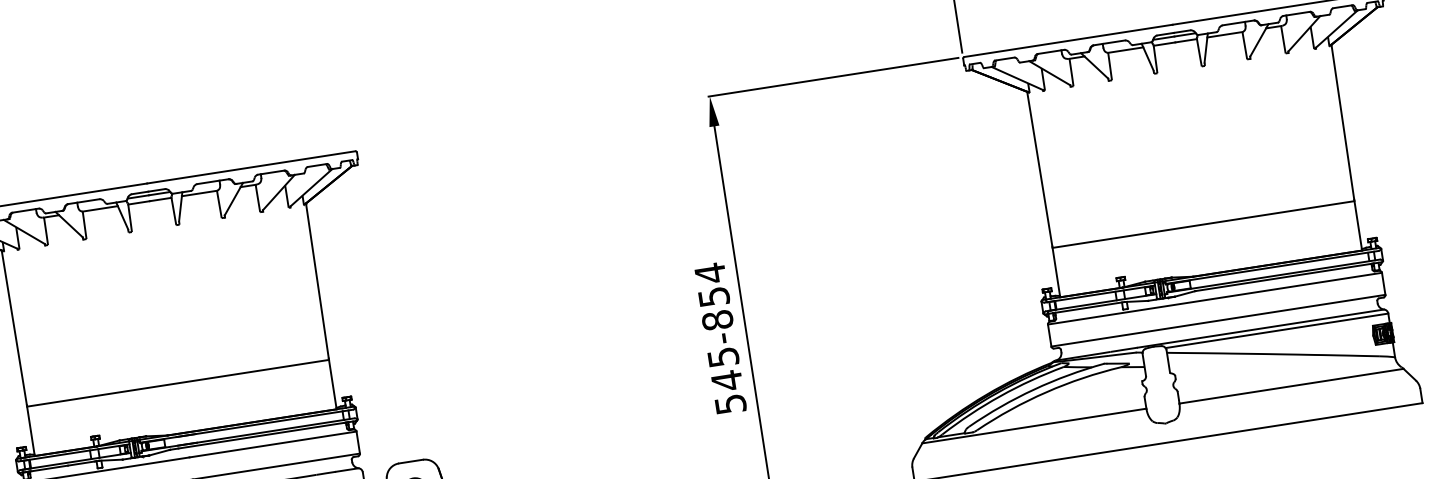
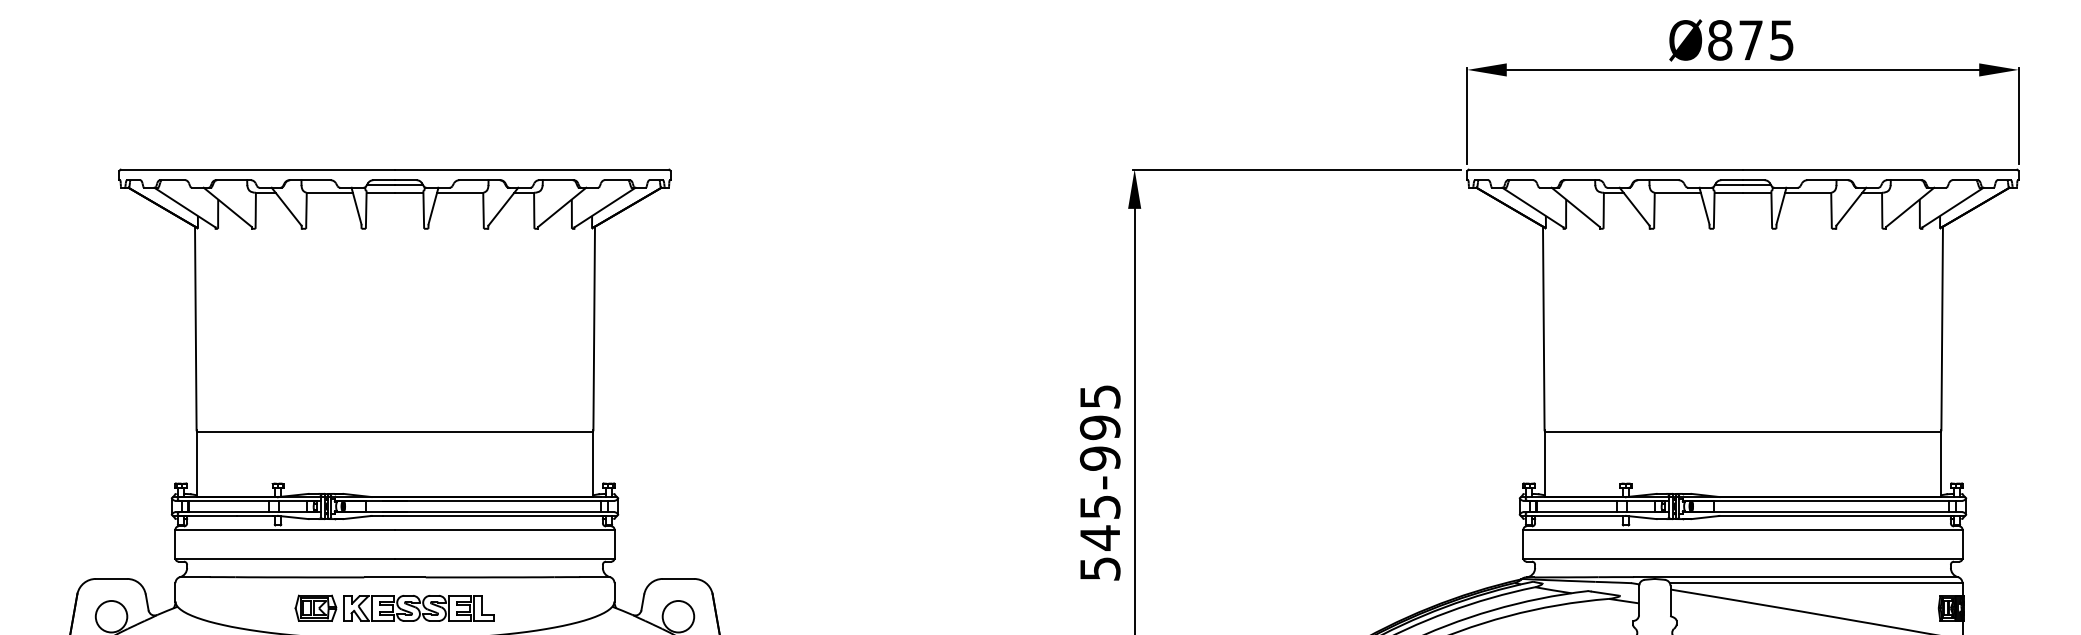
text: (713, 296) -> (1099, 427), 545-854 -> 545-995

